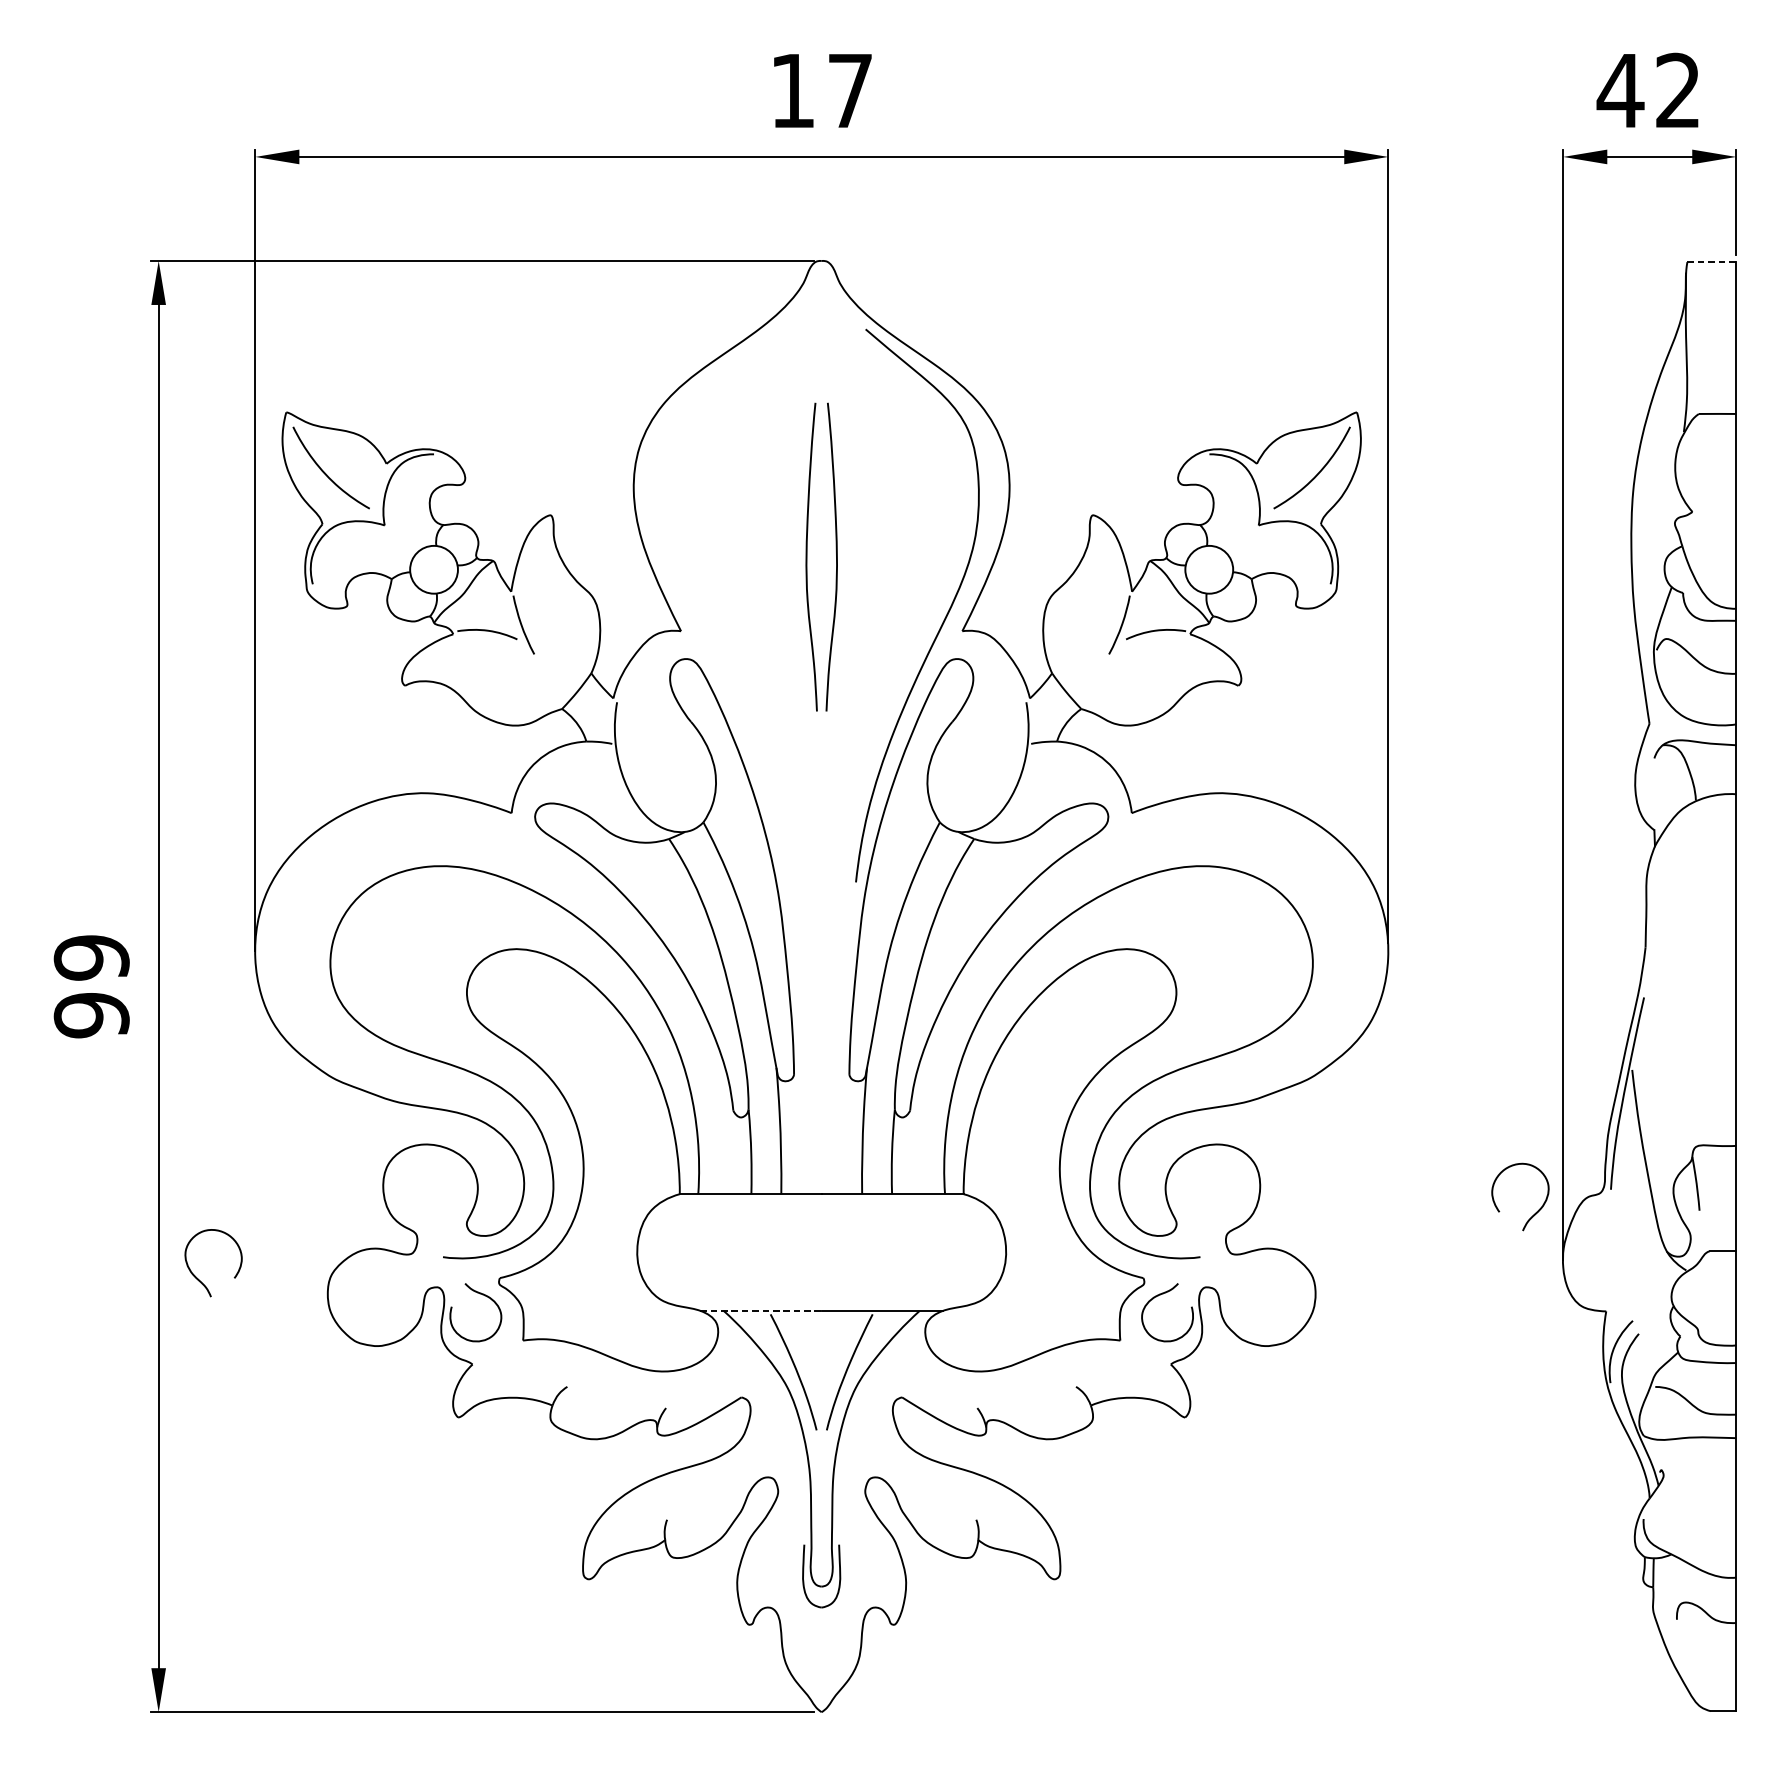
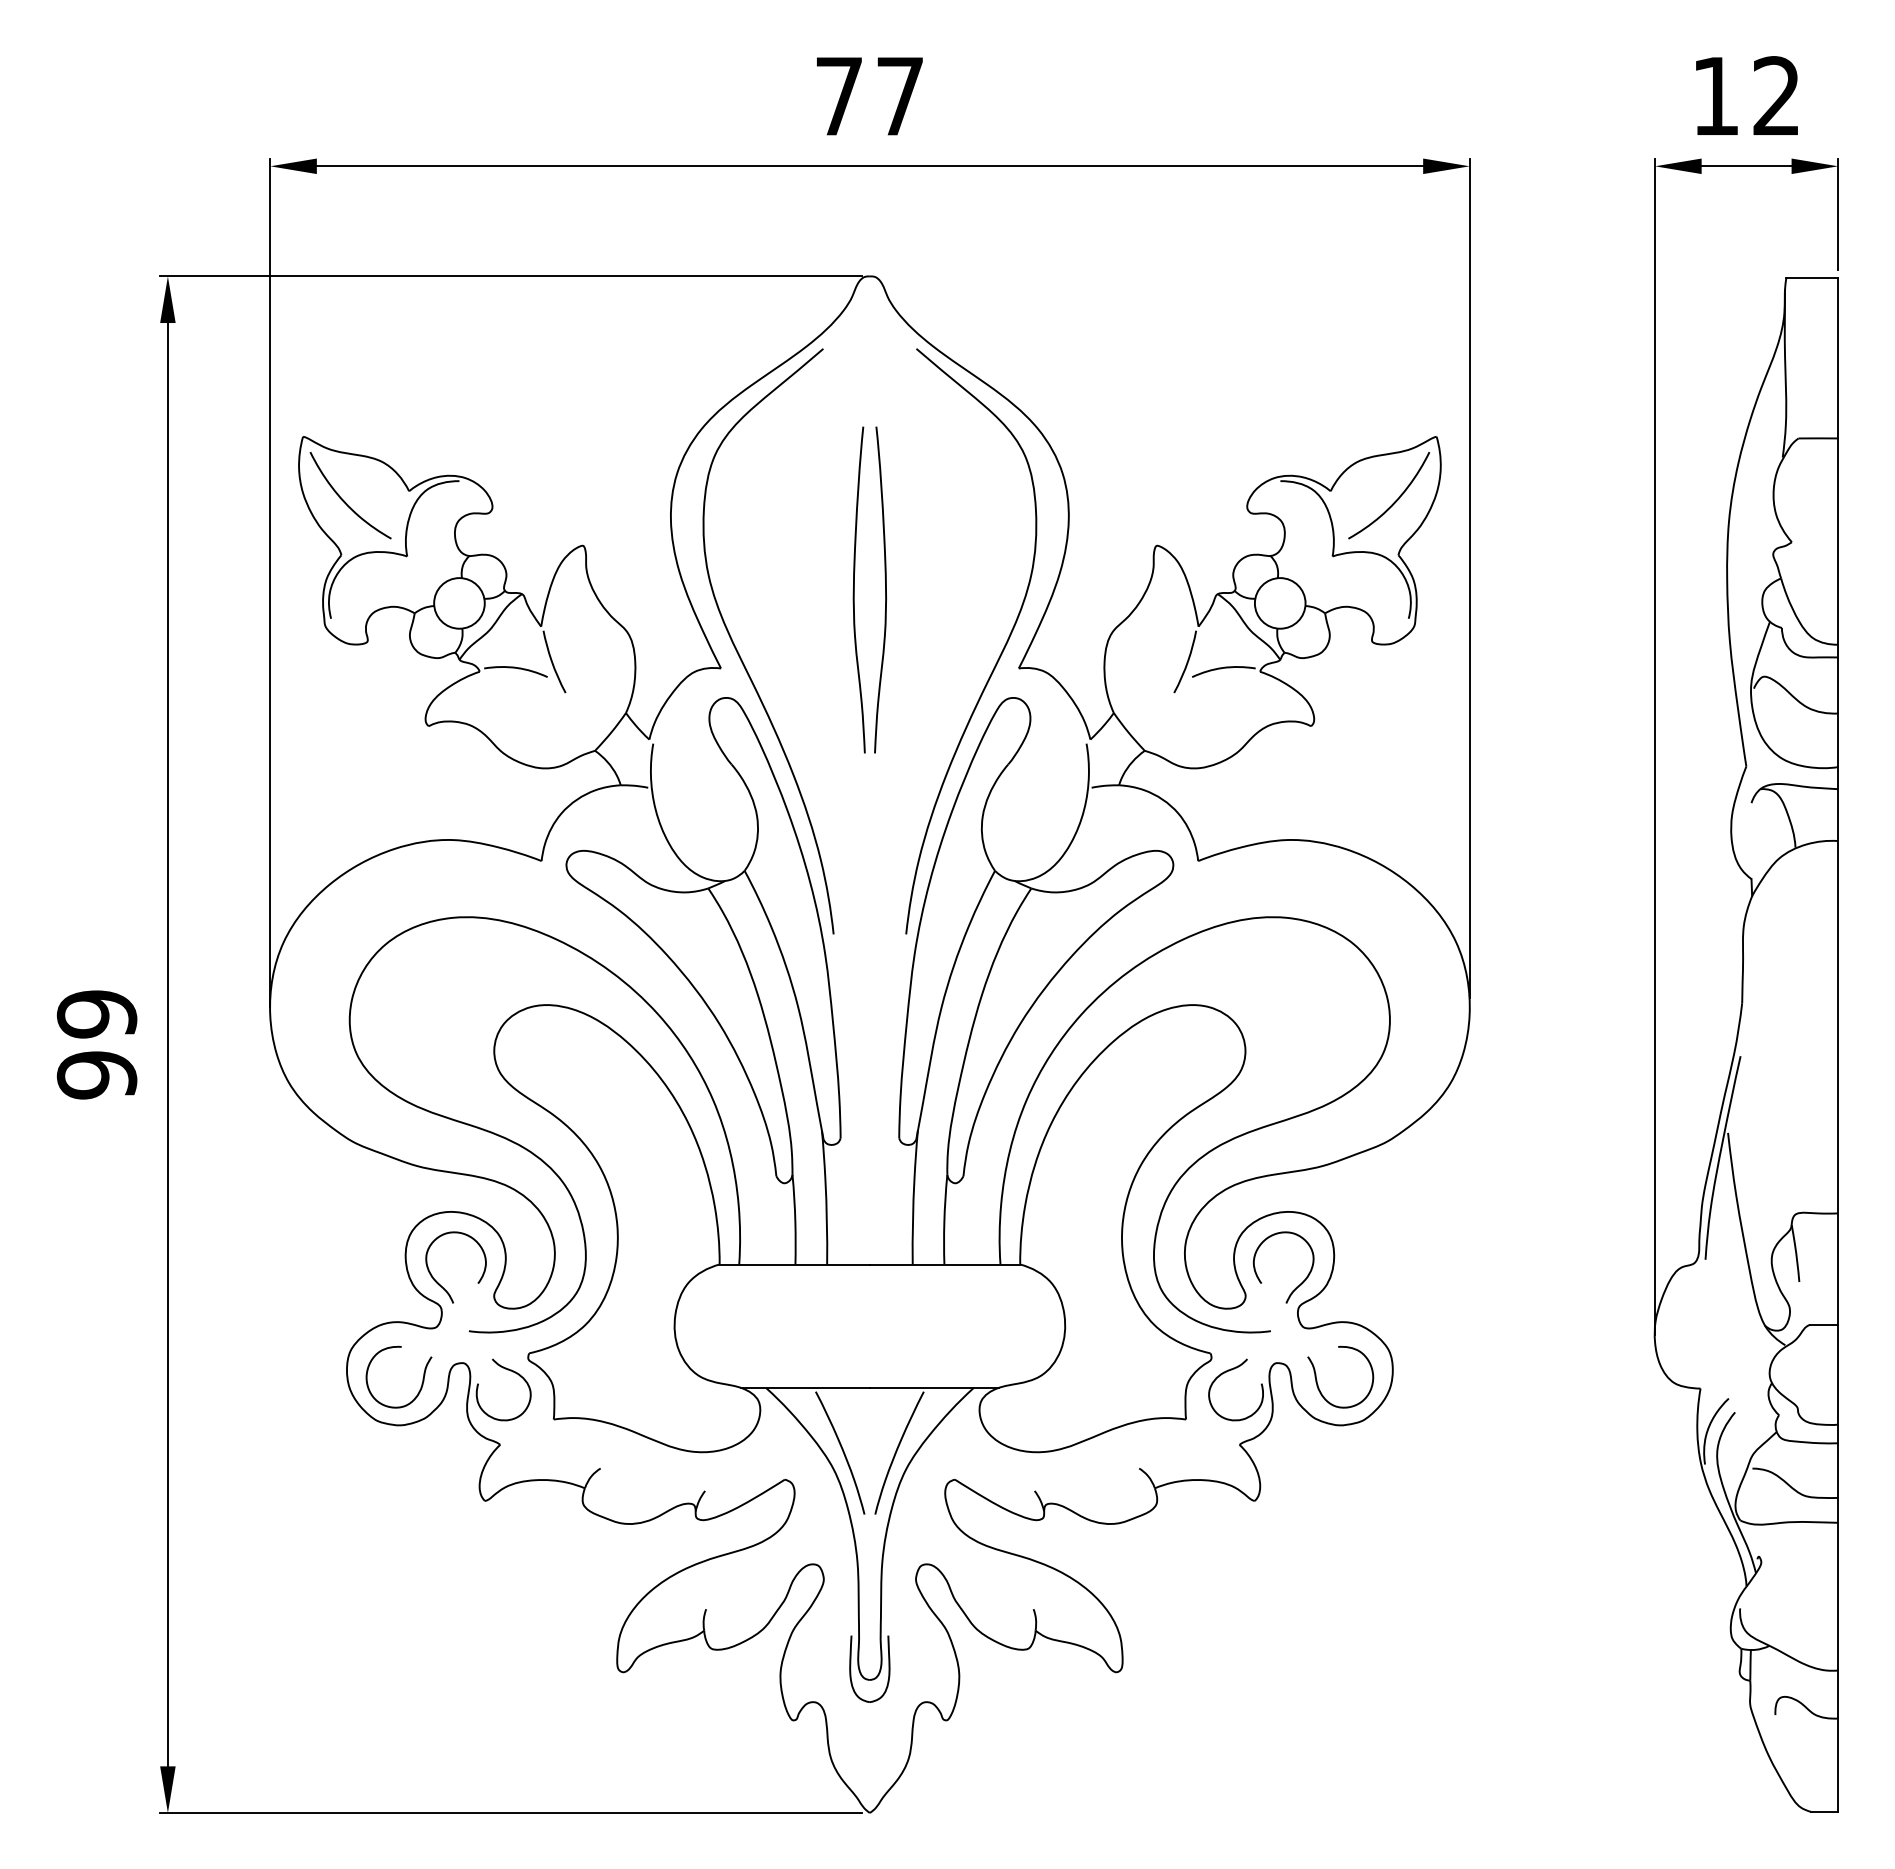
text: (1620, 90) -> (1715, 95), 42 -> 12
text: (792, 91) -> (839, 96), 17 -> 77
line: (1711, 261) -> (1812, 277), dashed -> solid
curve: (699, 618) -> (740, 655), added
curve: (1531, 1215) -> (1295, 1287), moved
curve: (197, 1278) -> (439, 1283), moved
curve: (1244, 1303) -> (1317, 1380), added
curve: (398, 1306) -> (421, 1383), added
line: (761, 1310) -> (806, 1387), dashed -> solid

